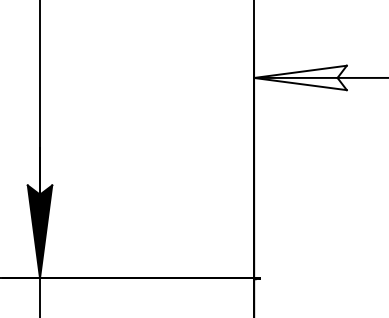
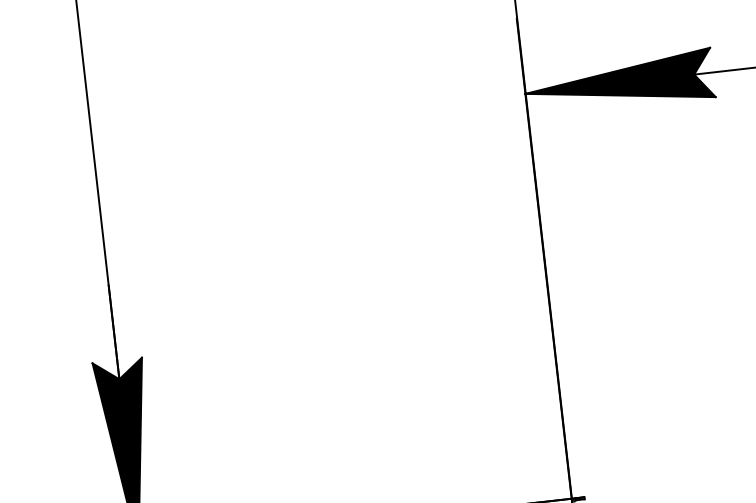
fill: (300, 77) -> (619, 82), added

